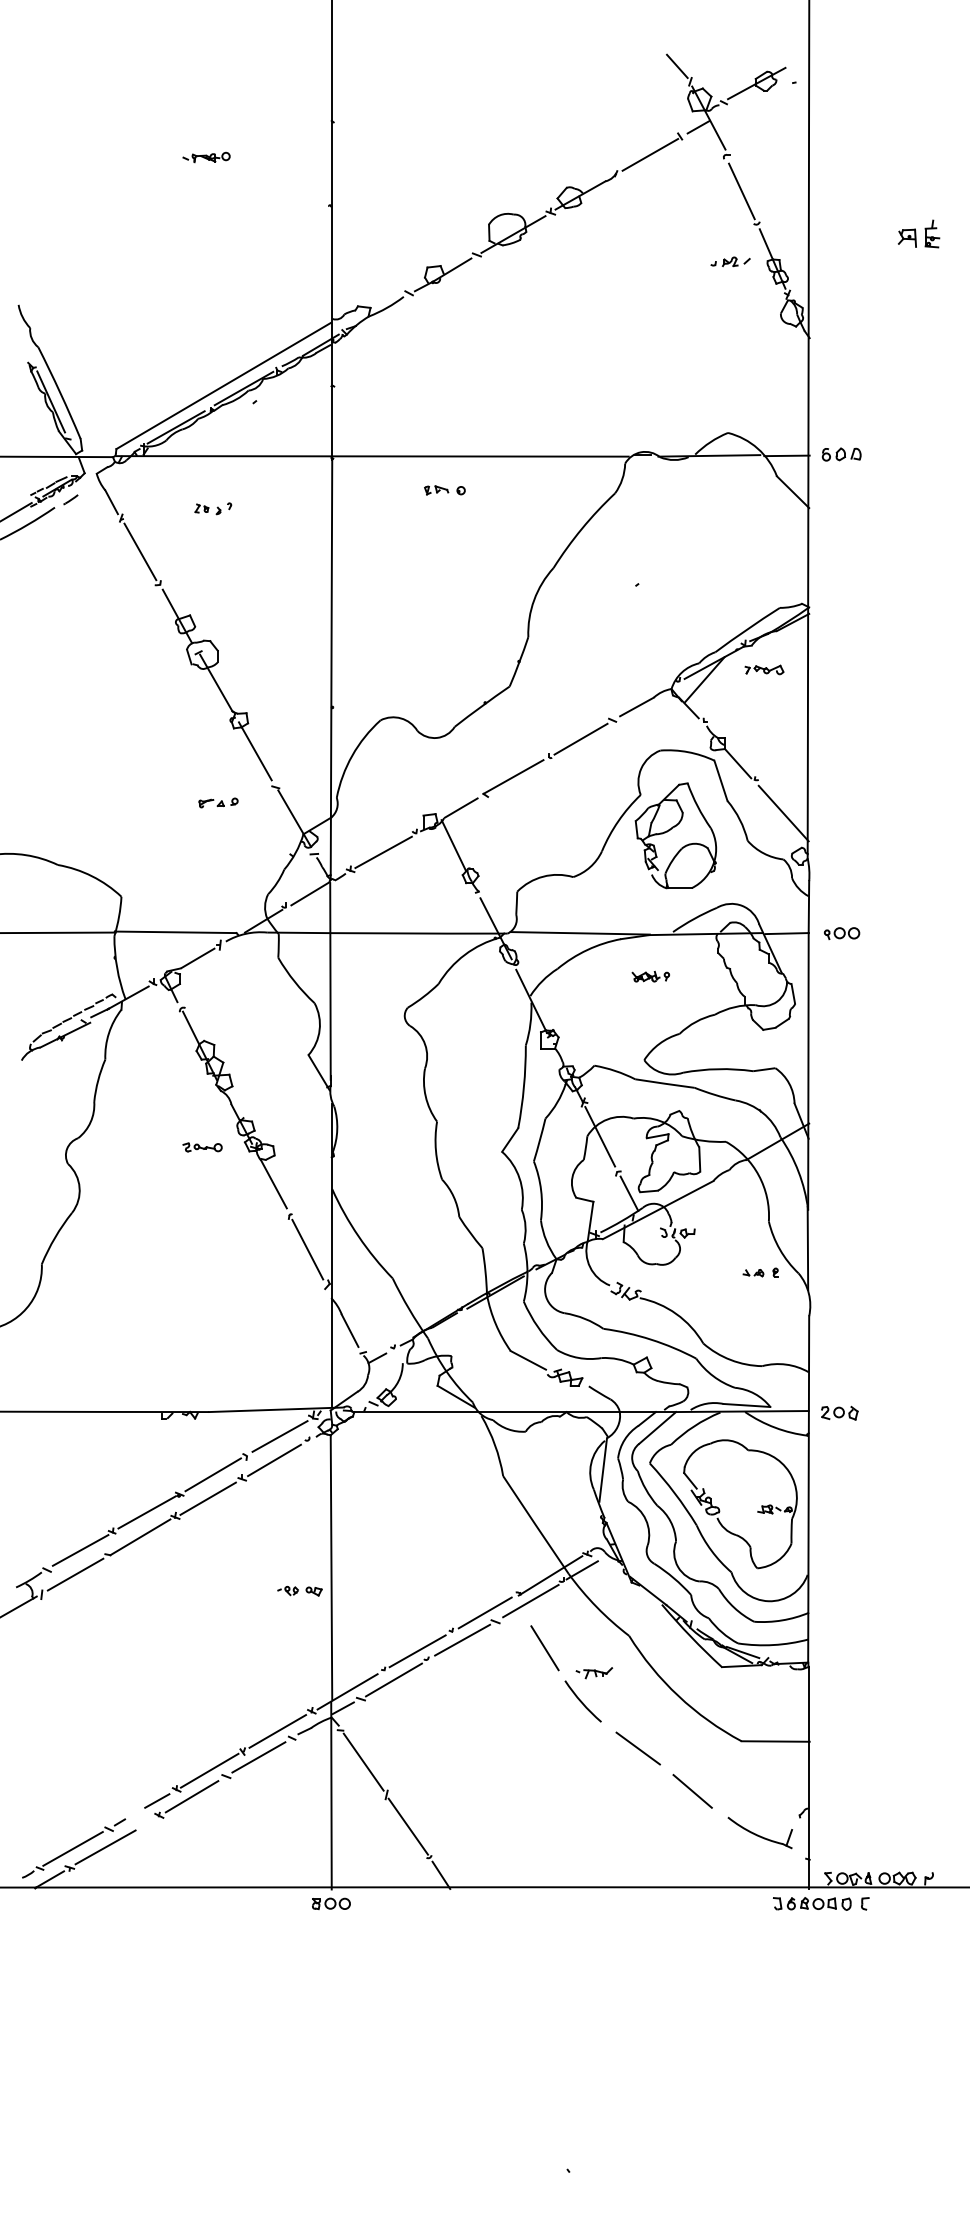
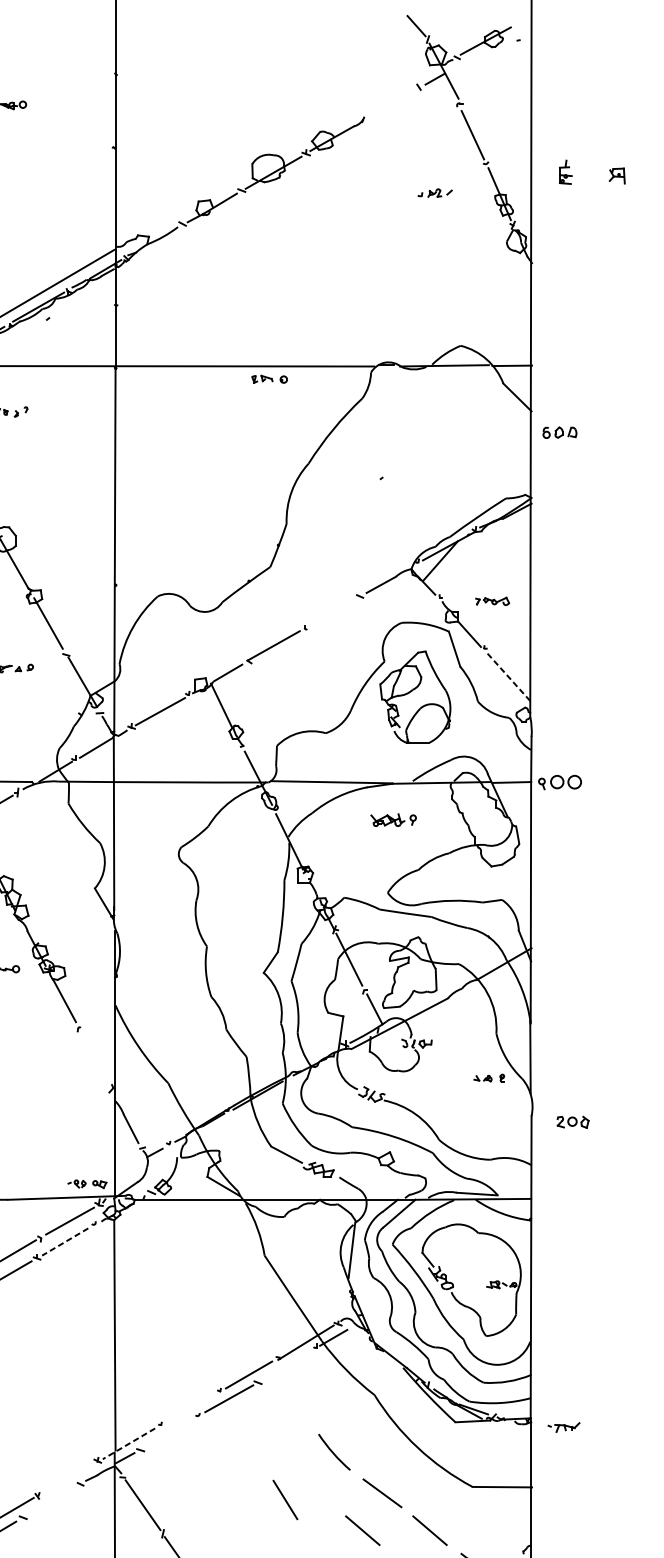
line: (650, 154) -> (393, 102), removed
part: (932, 233) -> (565, 171), moved
part: (730, 261) -> (435, 192), moved
part: (841, 454) -> (559, 432), moved
part: (444, 490) -> (269, 379), moved
part: (764, 669) -> (492, 601), moved
line: (580, 738) -> (332, 612), removed
line: (784, 813) -> (510, 677), solid -> dashed
part: (842, 933) -> (560, 782), size x1.4
part: (650, 976) -> (393, 819), size x1.4
line: (307, 1249) -> (94, 1058), removed
part: (839, 1412) -> (572, 1121), moved
line: (274, 1460) -> (65, 1242), solid -> dashed
part: (299, 1590) -> (87, 1183), moved
line: (530, 1600) -> (288, 1364), removed
line: (544, 1648) -> (285, 1500), moved
line: (417, 1651) -> (189, 1408), removed
part: (594, 1673) -> (564, 1427), moved
line: (393, 1679) -> (169, 1433), removed
line: (347, 1691) -> (128, 1443), solid -> dashed
line: (277, 1731) -> (67, 1478), removed
line: (258, 1757) -> (51, 1501), removed
line: (615, 1791) -> (362, 1530), added

